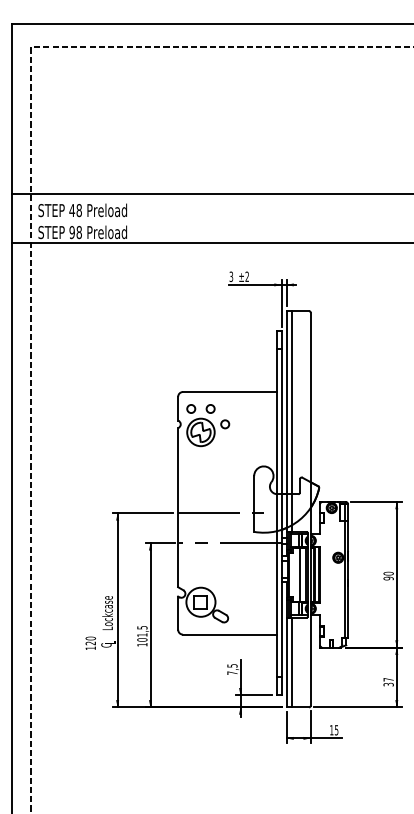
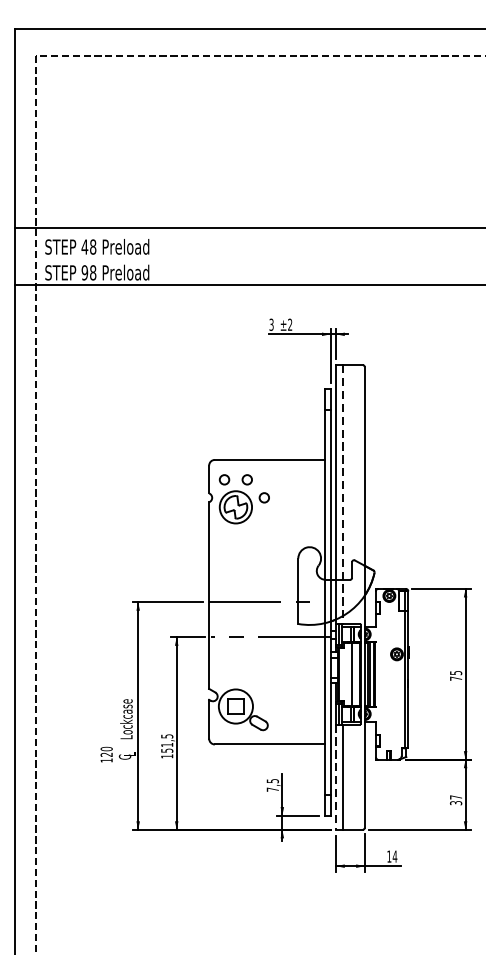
line: (291, 422) -> (342, 495), solid -> dashed
text: (388, 575) -> (455, 675), 90 -> 75
text: (142, 639) -> (167, 750), 101,5 -> 151,5
line: (286, 662) -> (336, 777), solid -> dashed
text: (336, 730) -> (394, 856), 15 -> 14

